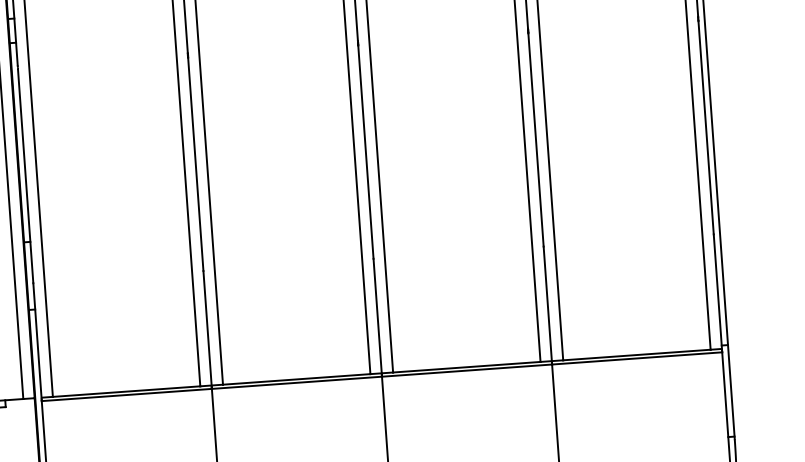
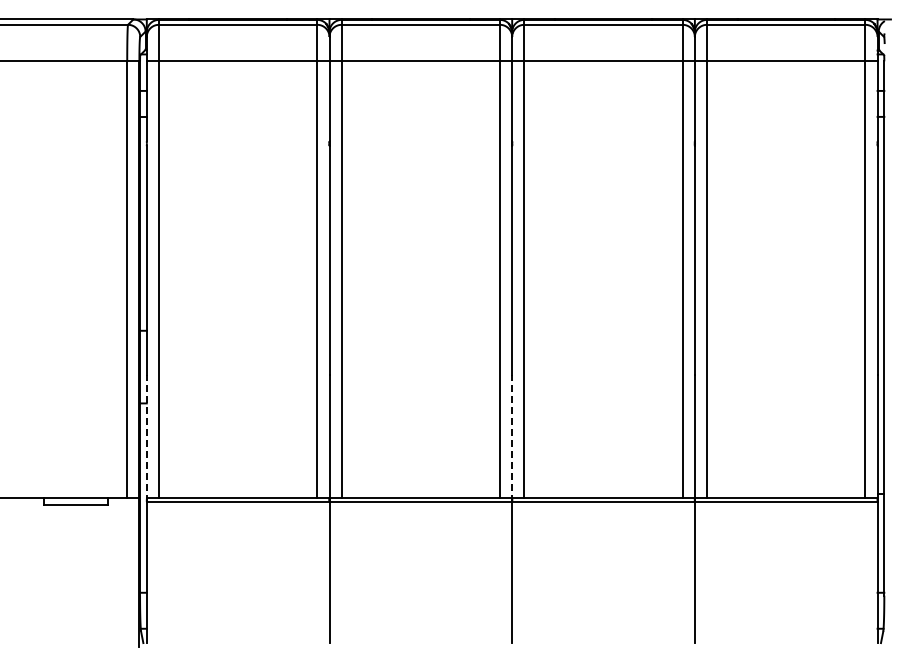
line: (378, 316) -> (512, 437), solid -> dashed
line: (37, 341) -> (146, 437), solid -> dashed

